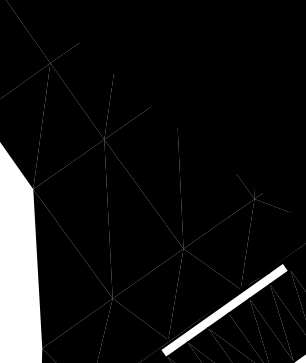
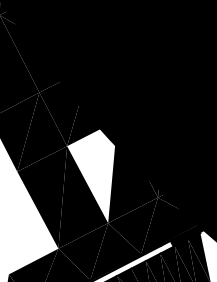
fill: (148, 172) -> (92, 171), removed
fill: (68, 263) -> (33, 222), removed

